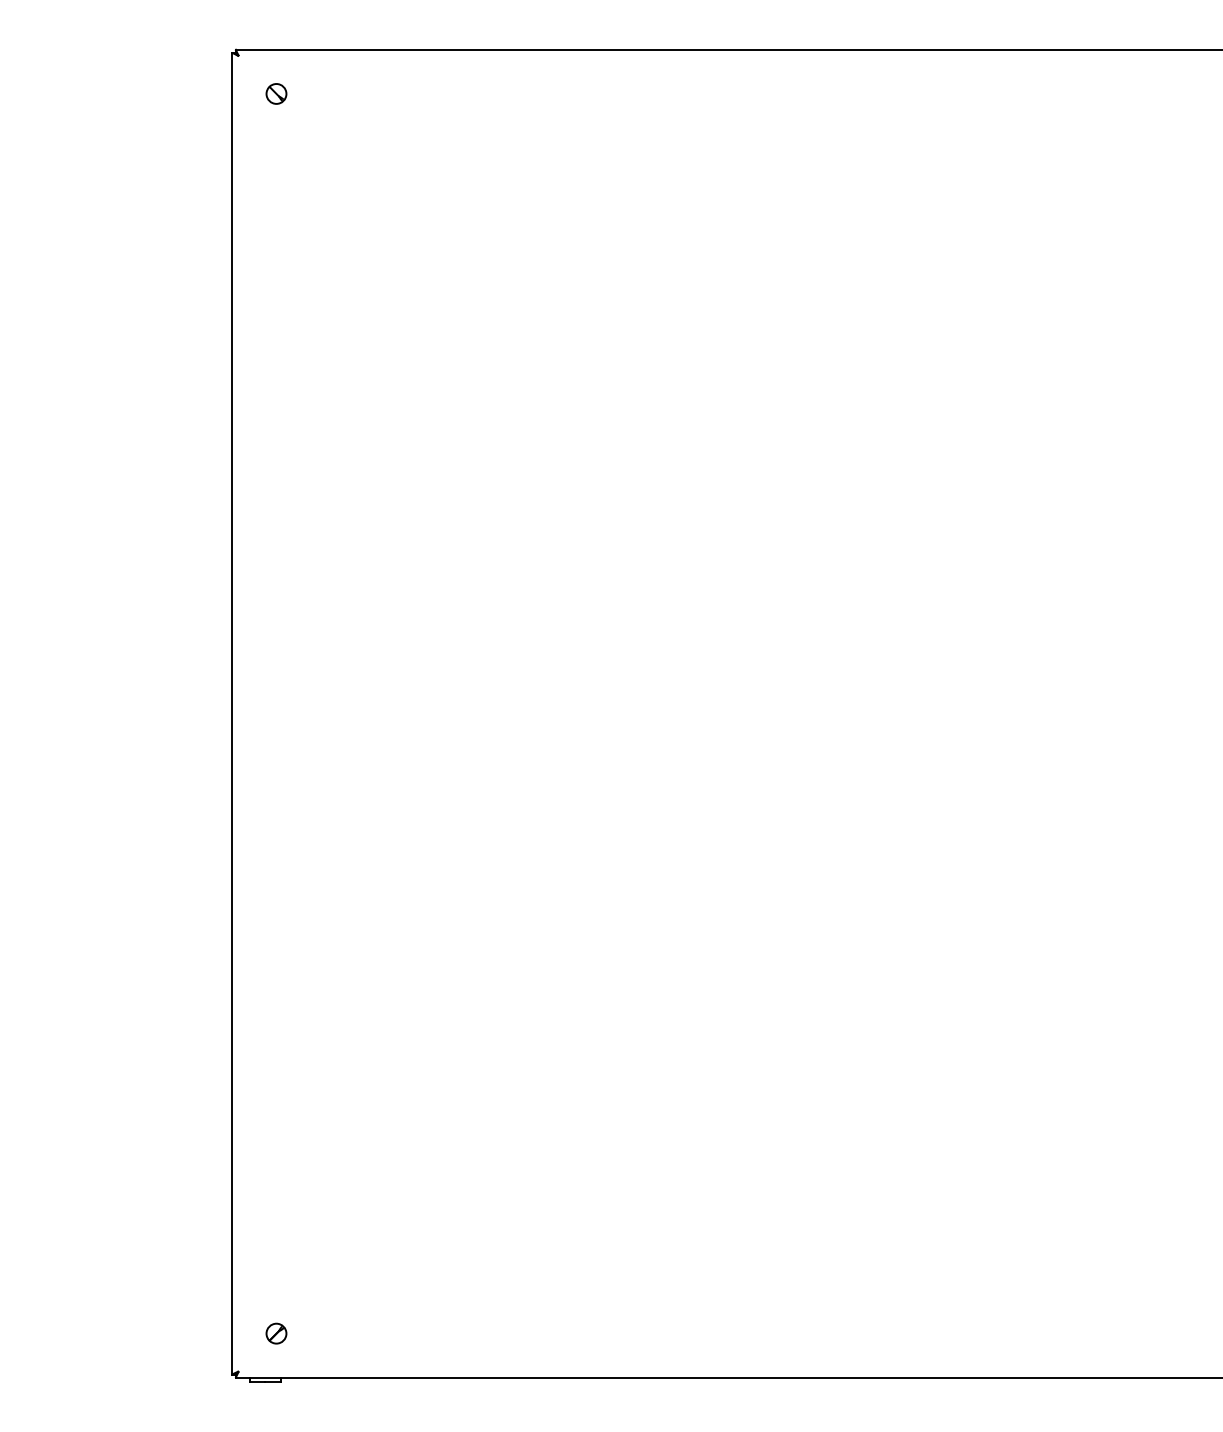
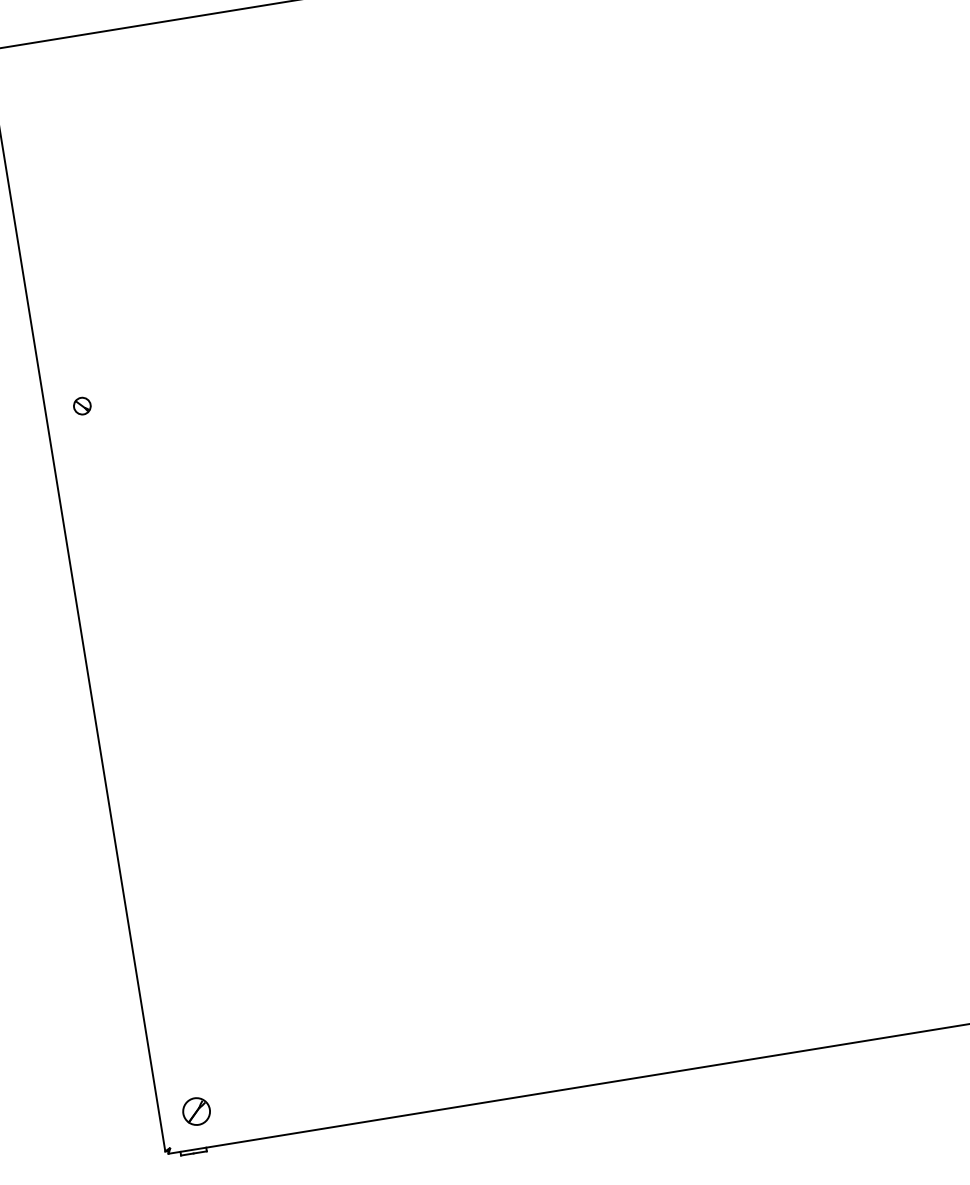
part: (276, 93) -> (82, 405), moved
part: (276, 1333) -> (196, 1111), size x1.6

